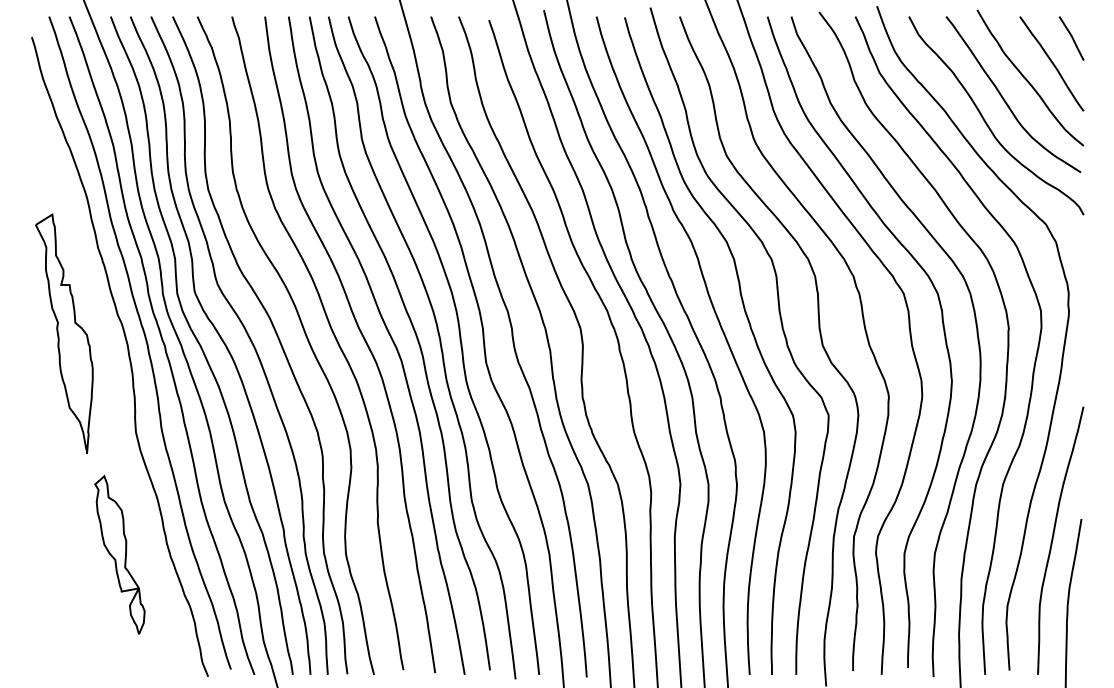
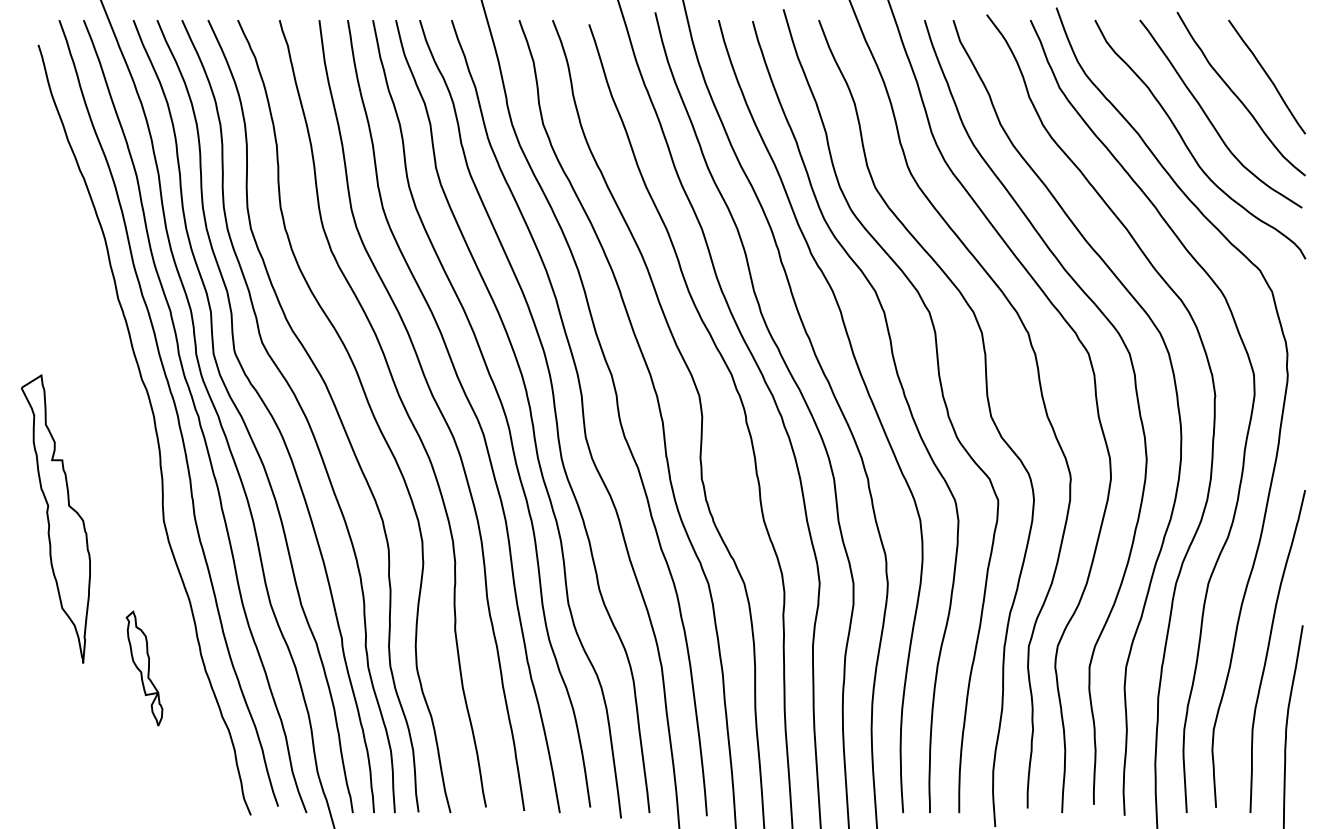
line: (1071, 38) -> (1290, 46), removed
part: (64, 333) -> (56, 518), moved
part: (119, 554) -> (143, 668), size x0.6

